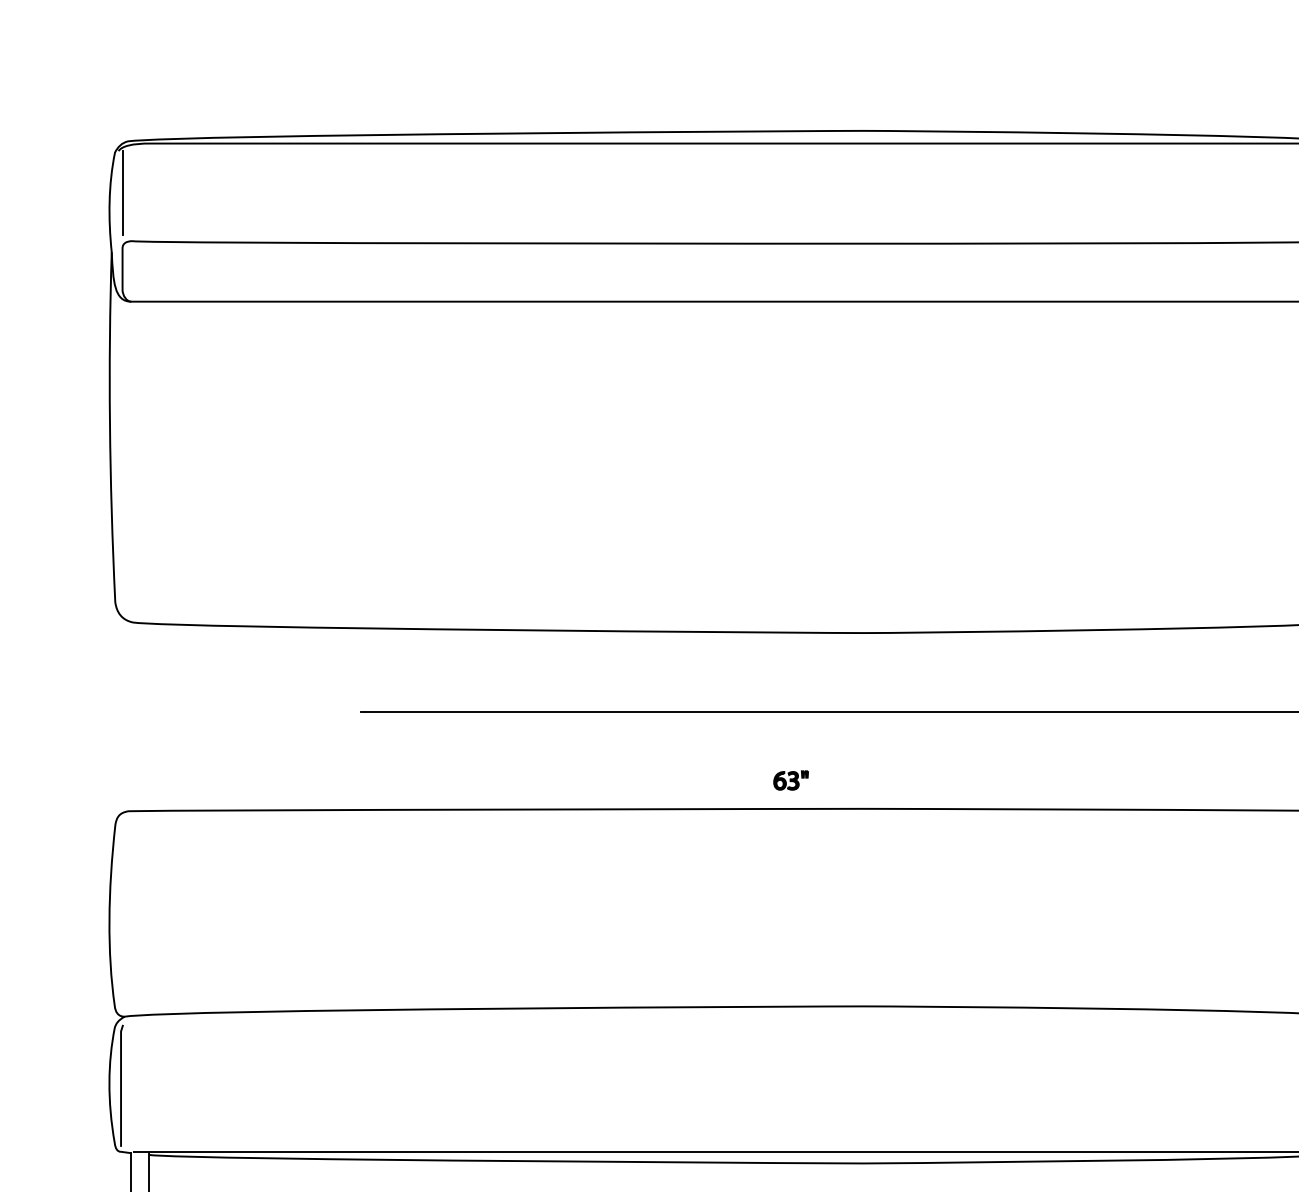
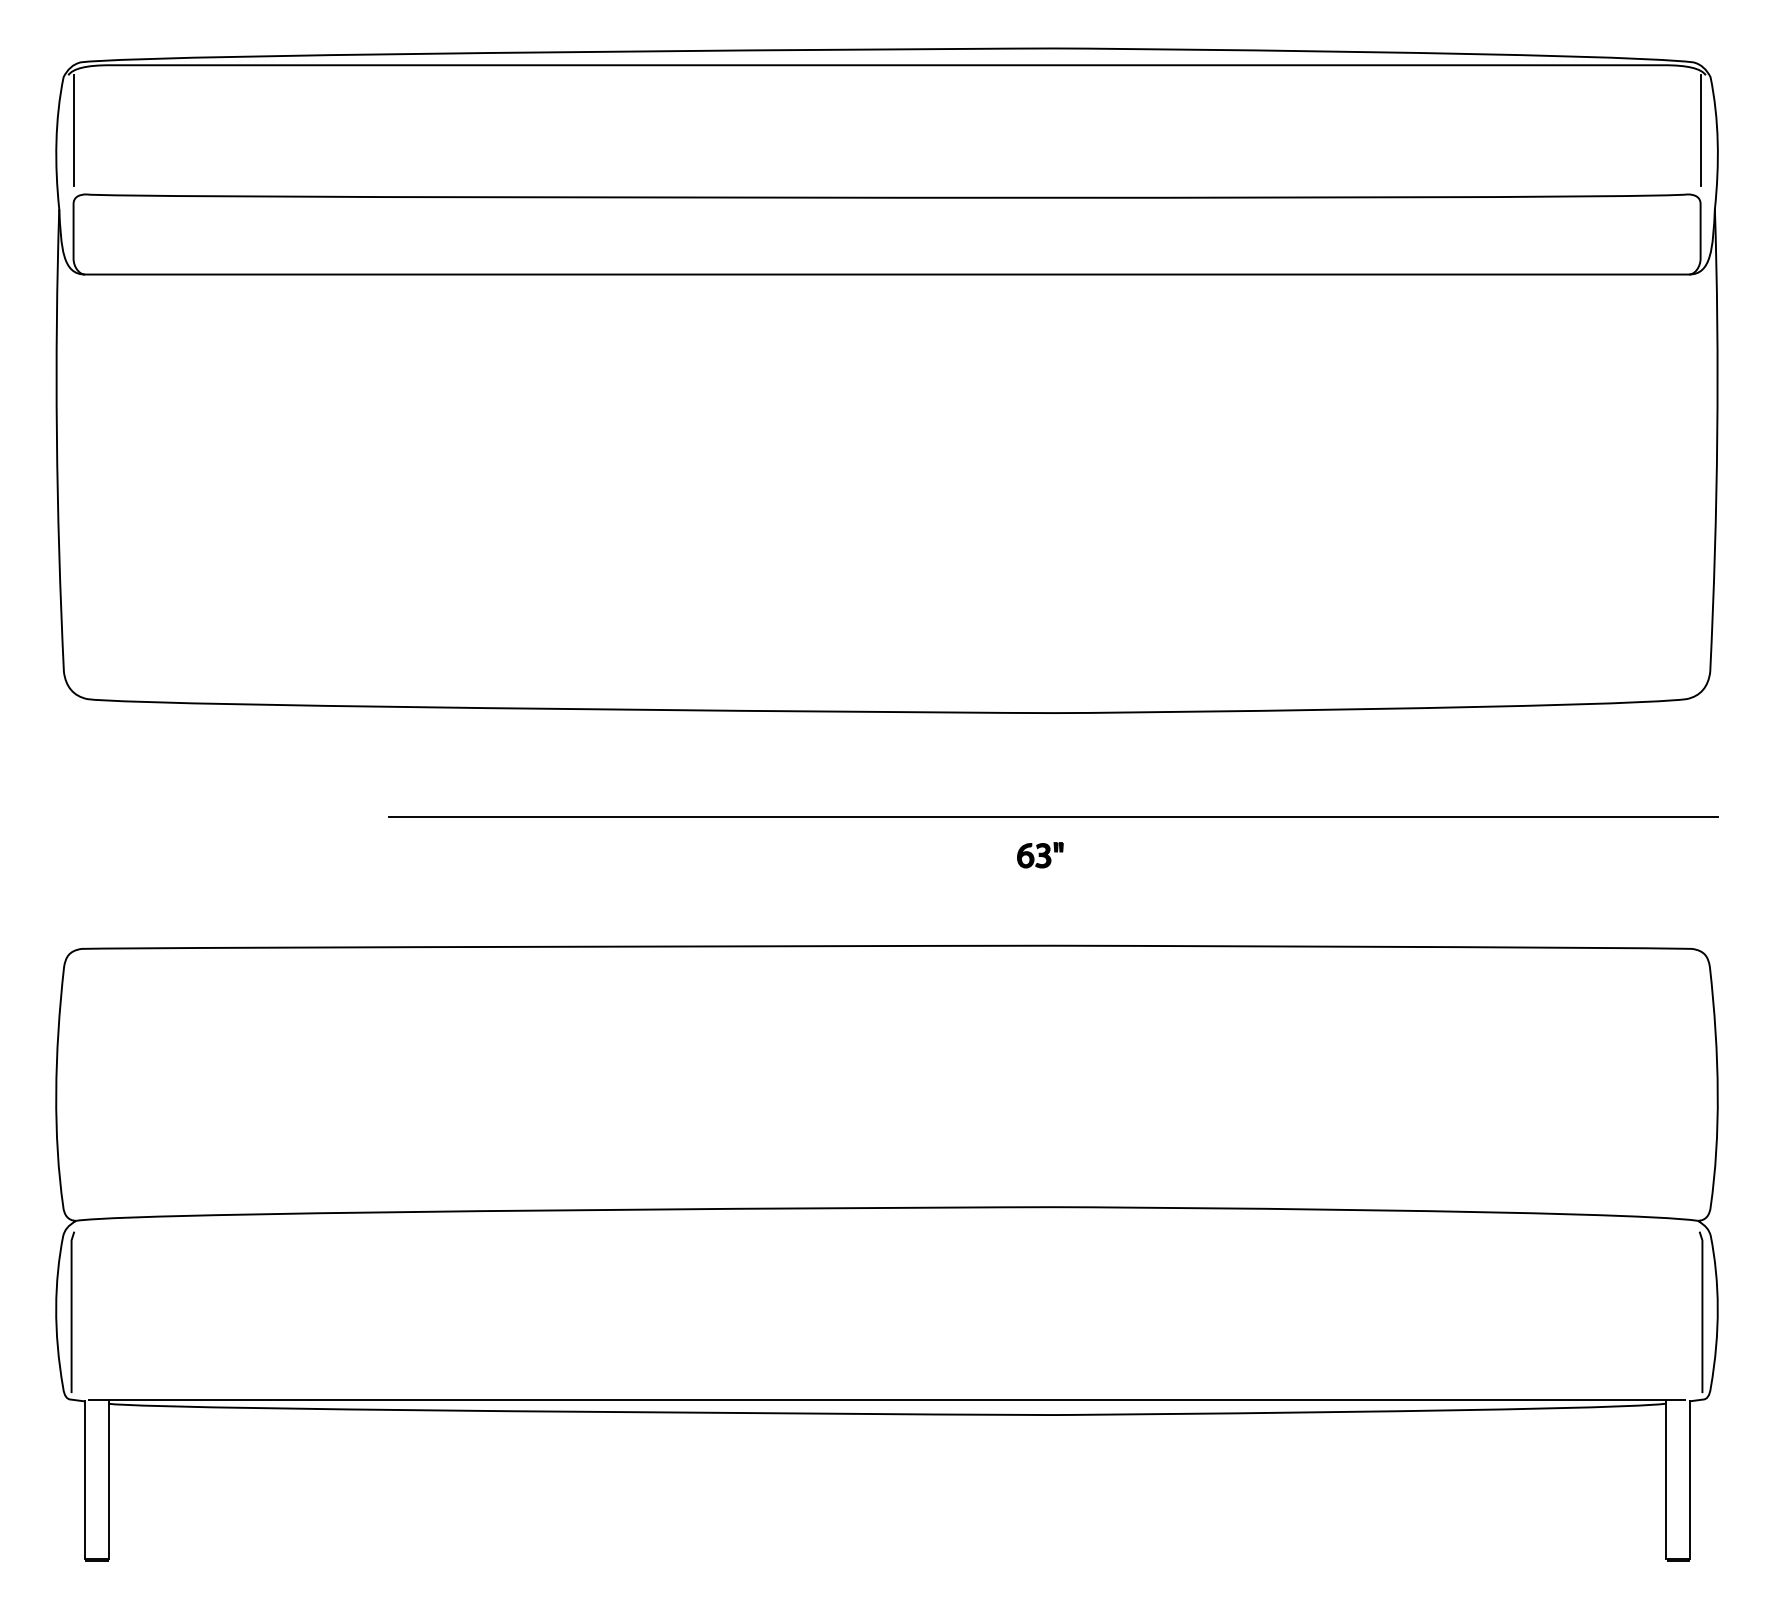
part: (791, 780) -> (1040, 855), moved

